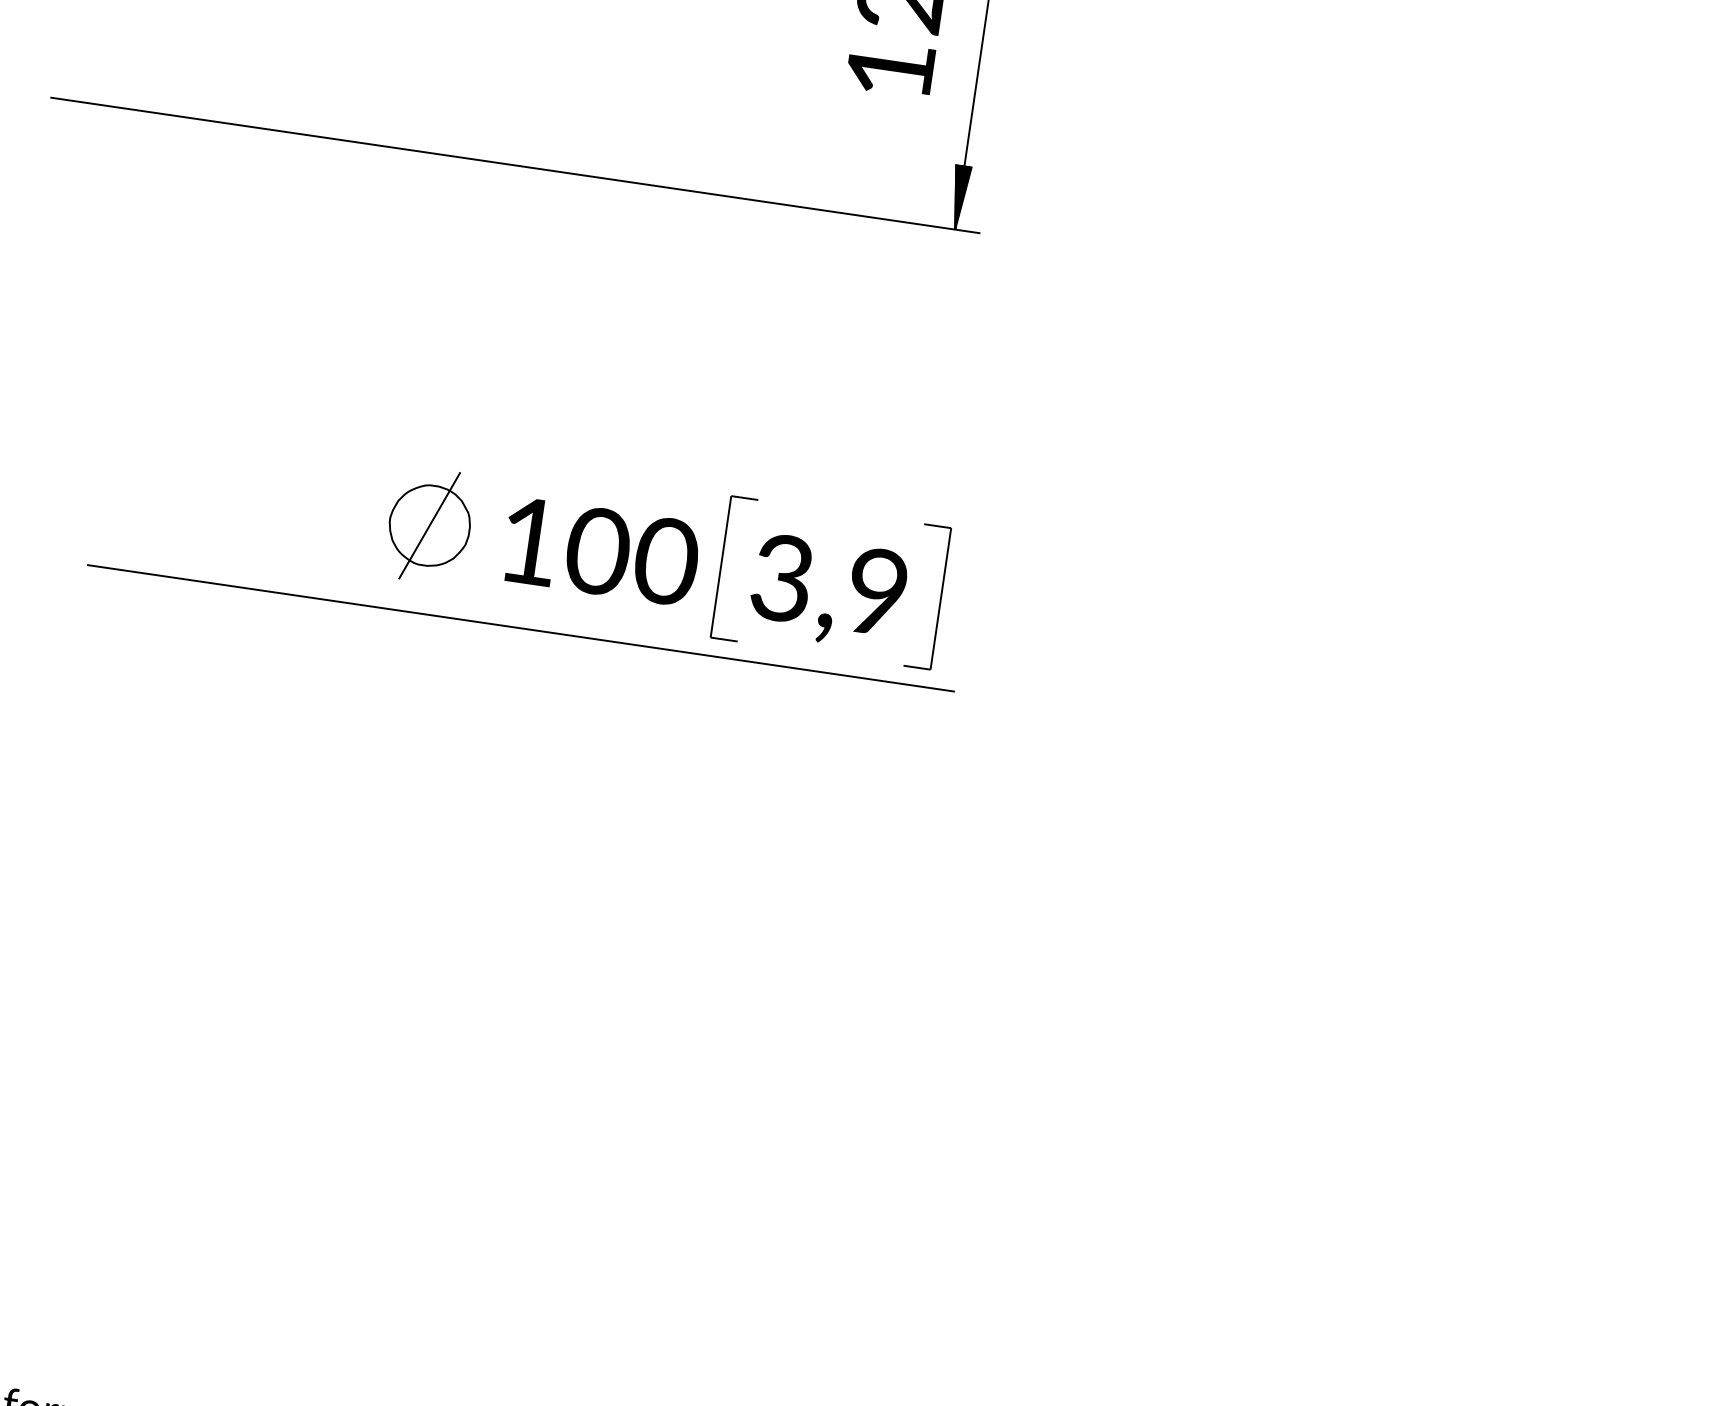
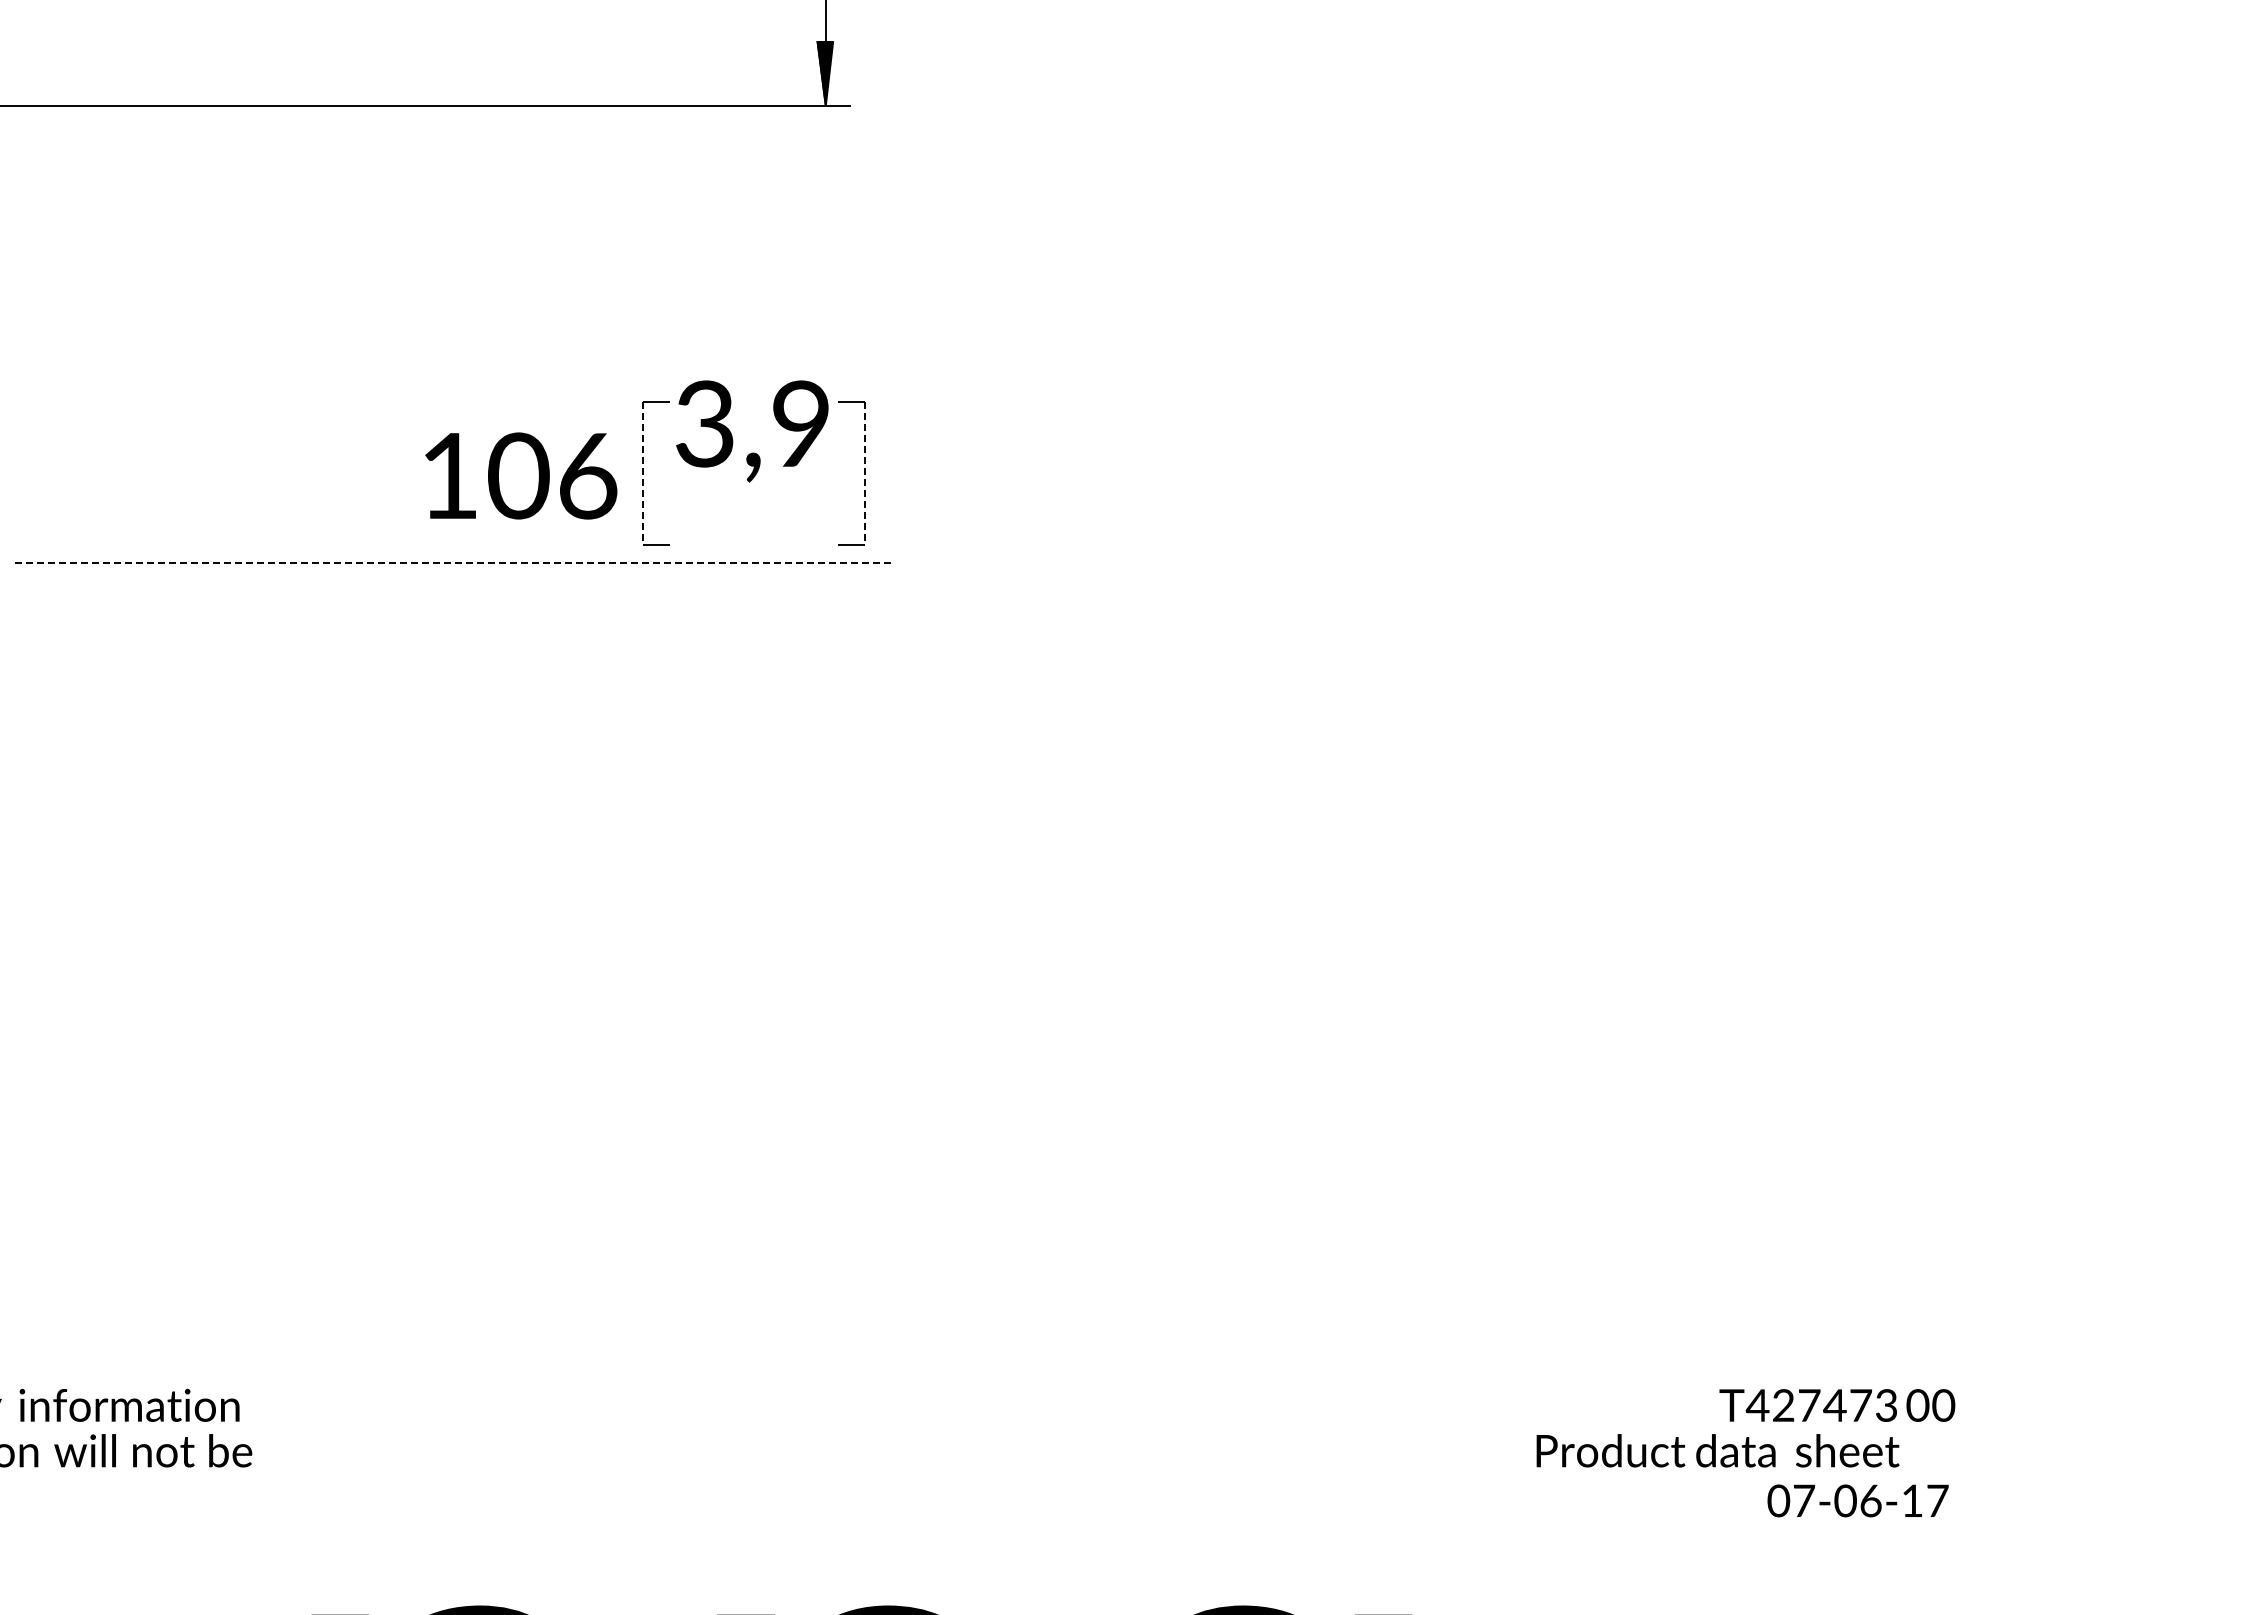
part: (429, 525) -> (348, 474), removed
text: (666, 560) -> (587, 475), 100 -> 106
line: (720, 566) -> (642, 473), solid -> dashed
text: (828, 592) -> (752, 431), moved
line: (940, 598) -> (864, 473), solid -> dashed
line: (520, 628) -> (453, 563), solid -> dashed

